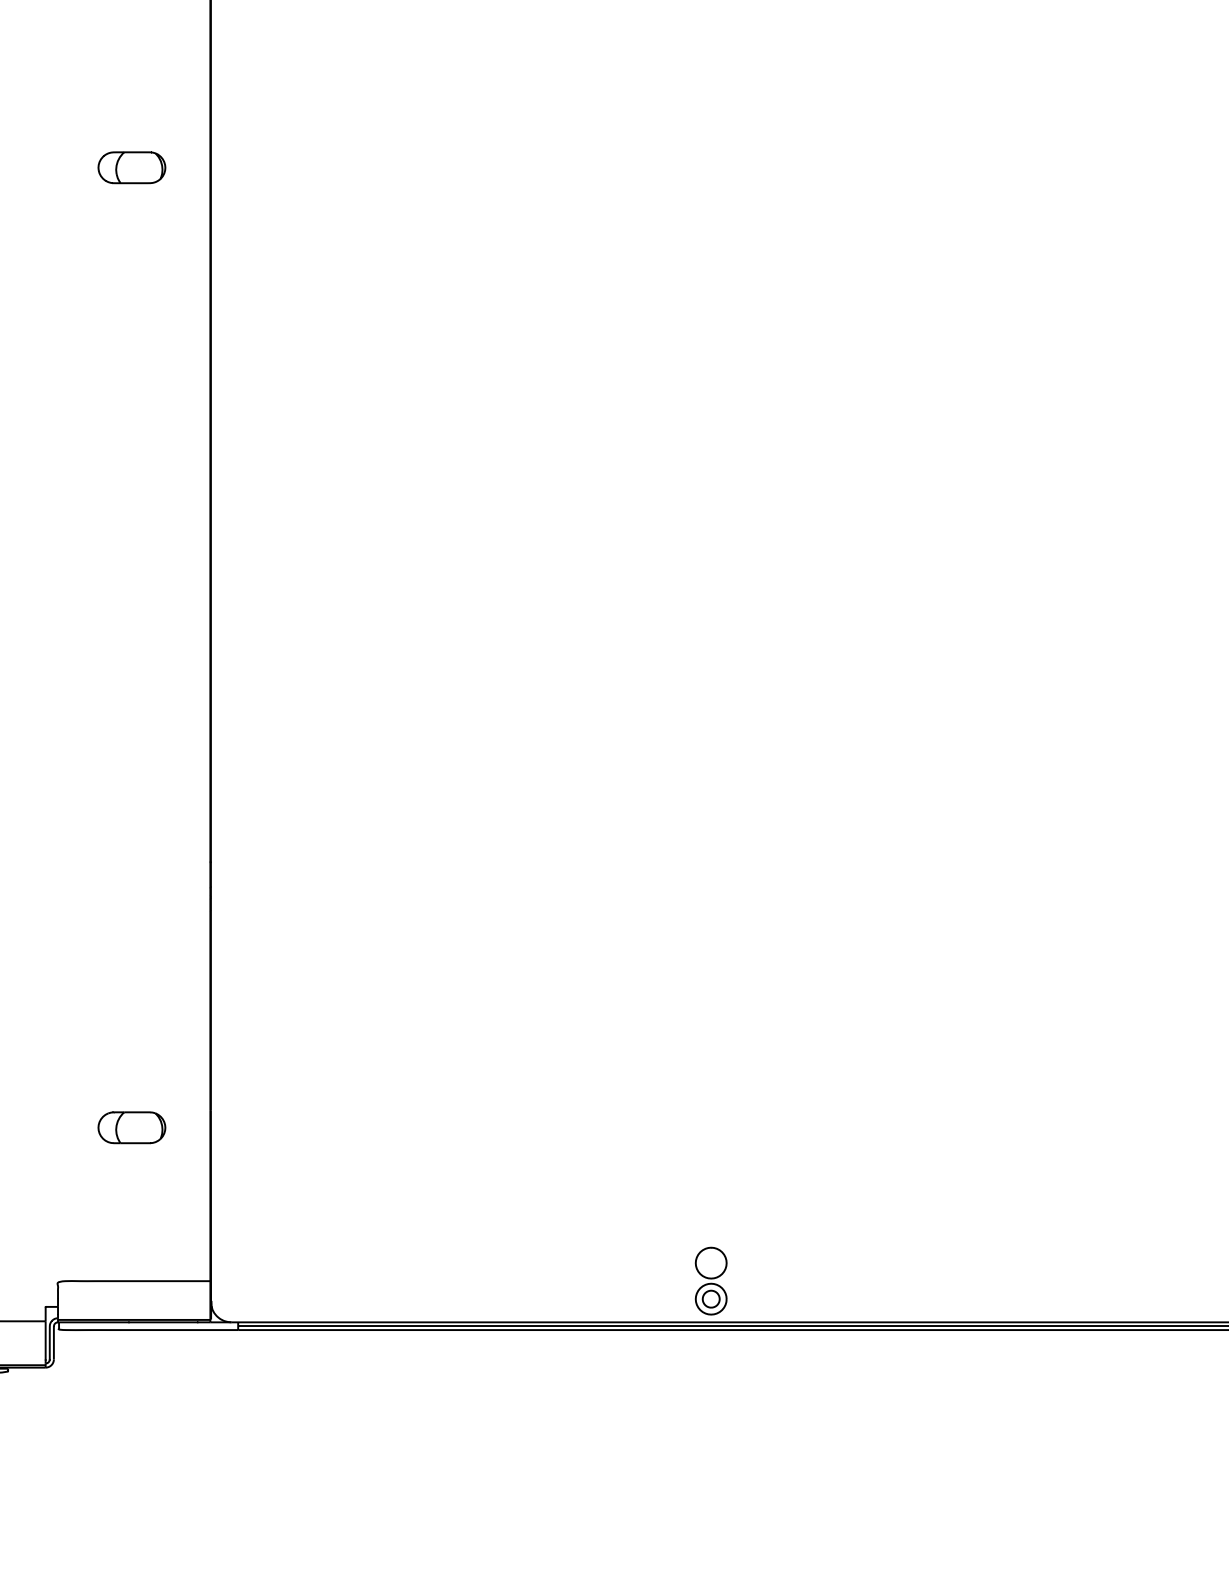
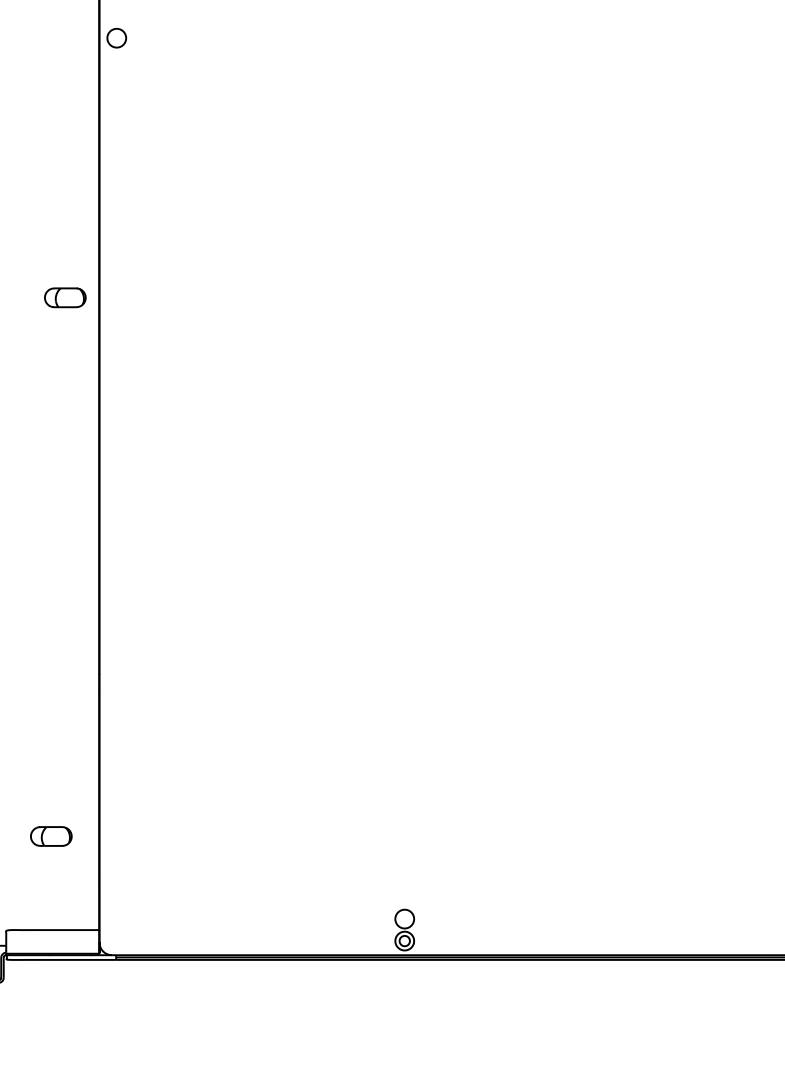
part: (132, 167) -> (65, 297), moved

